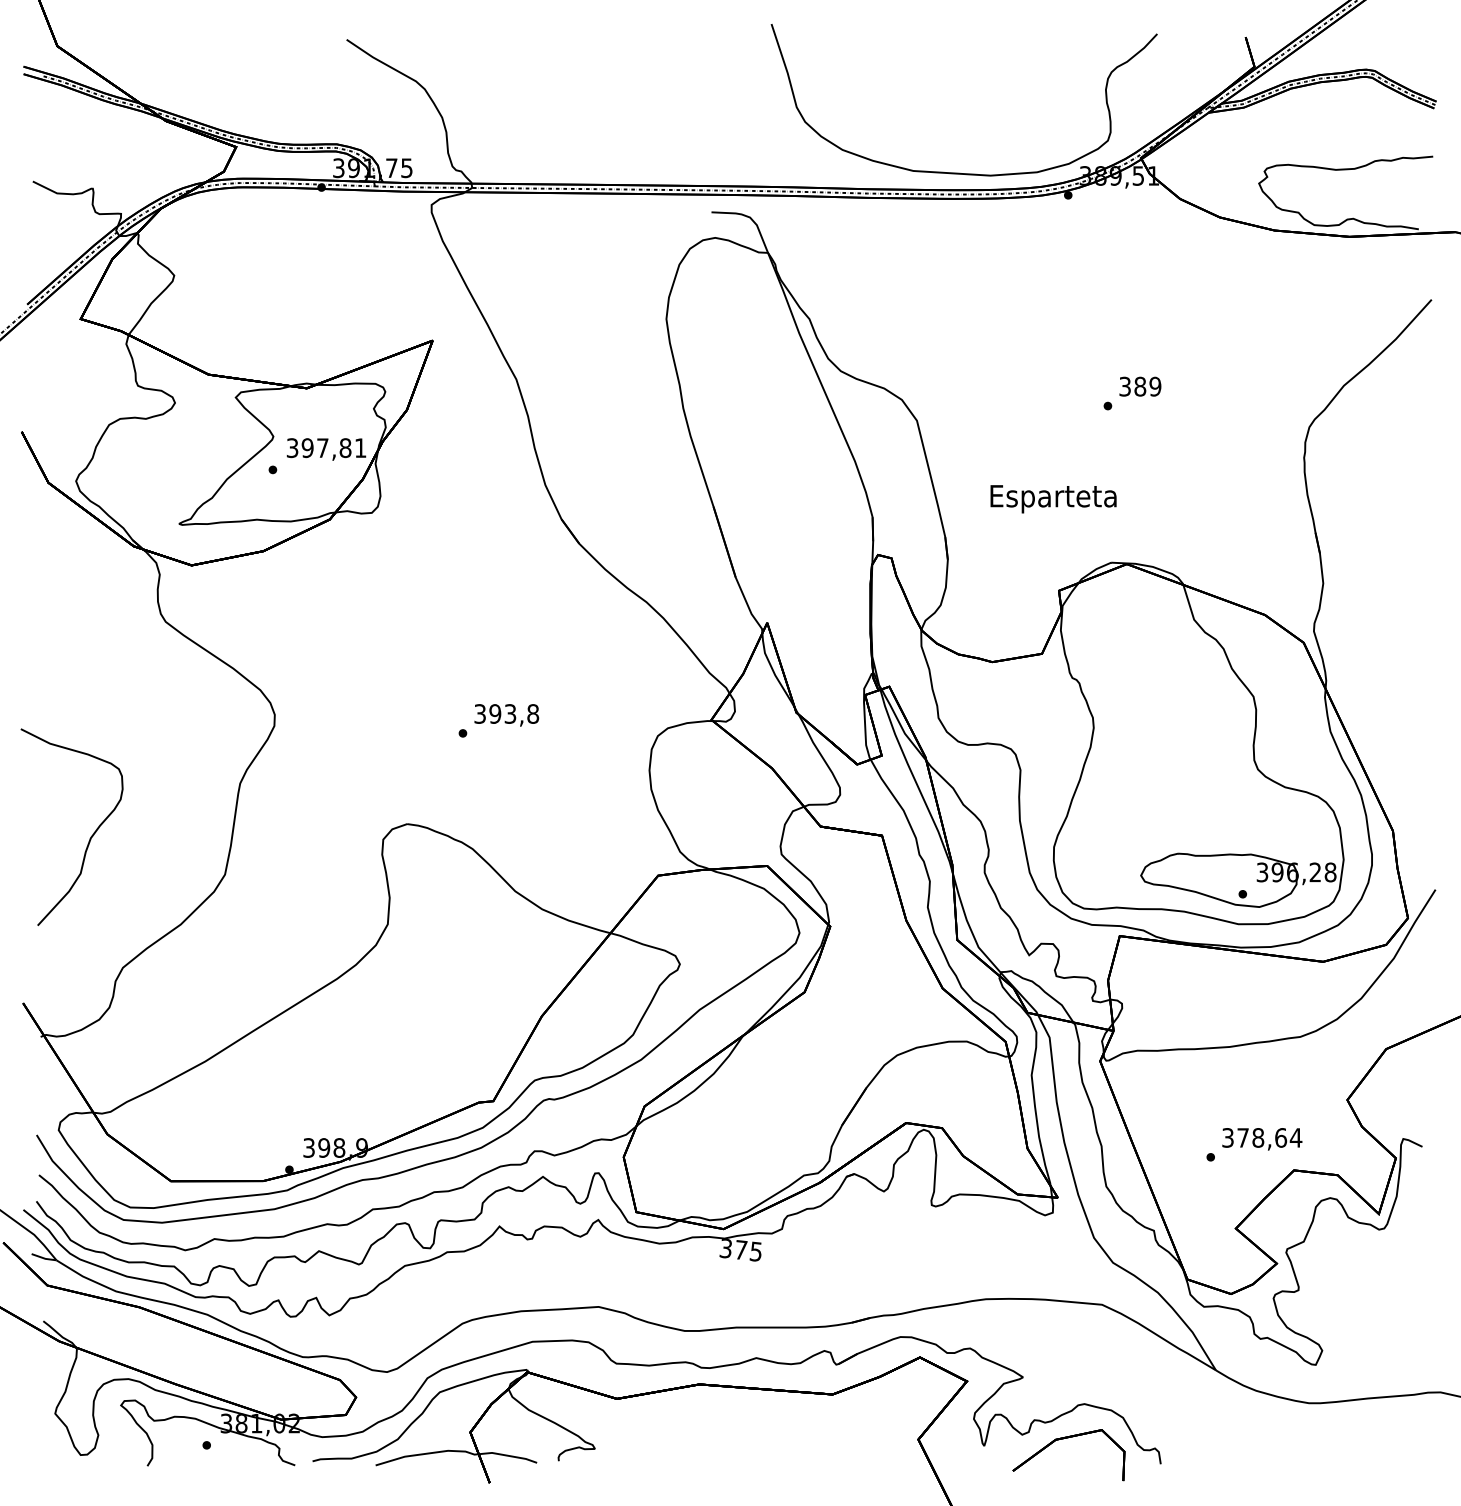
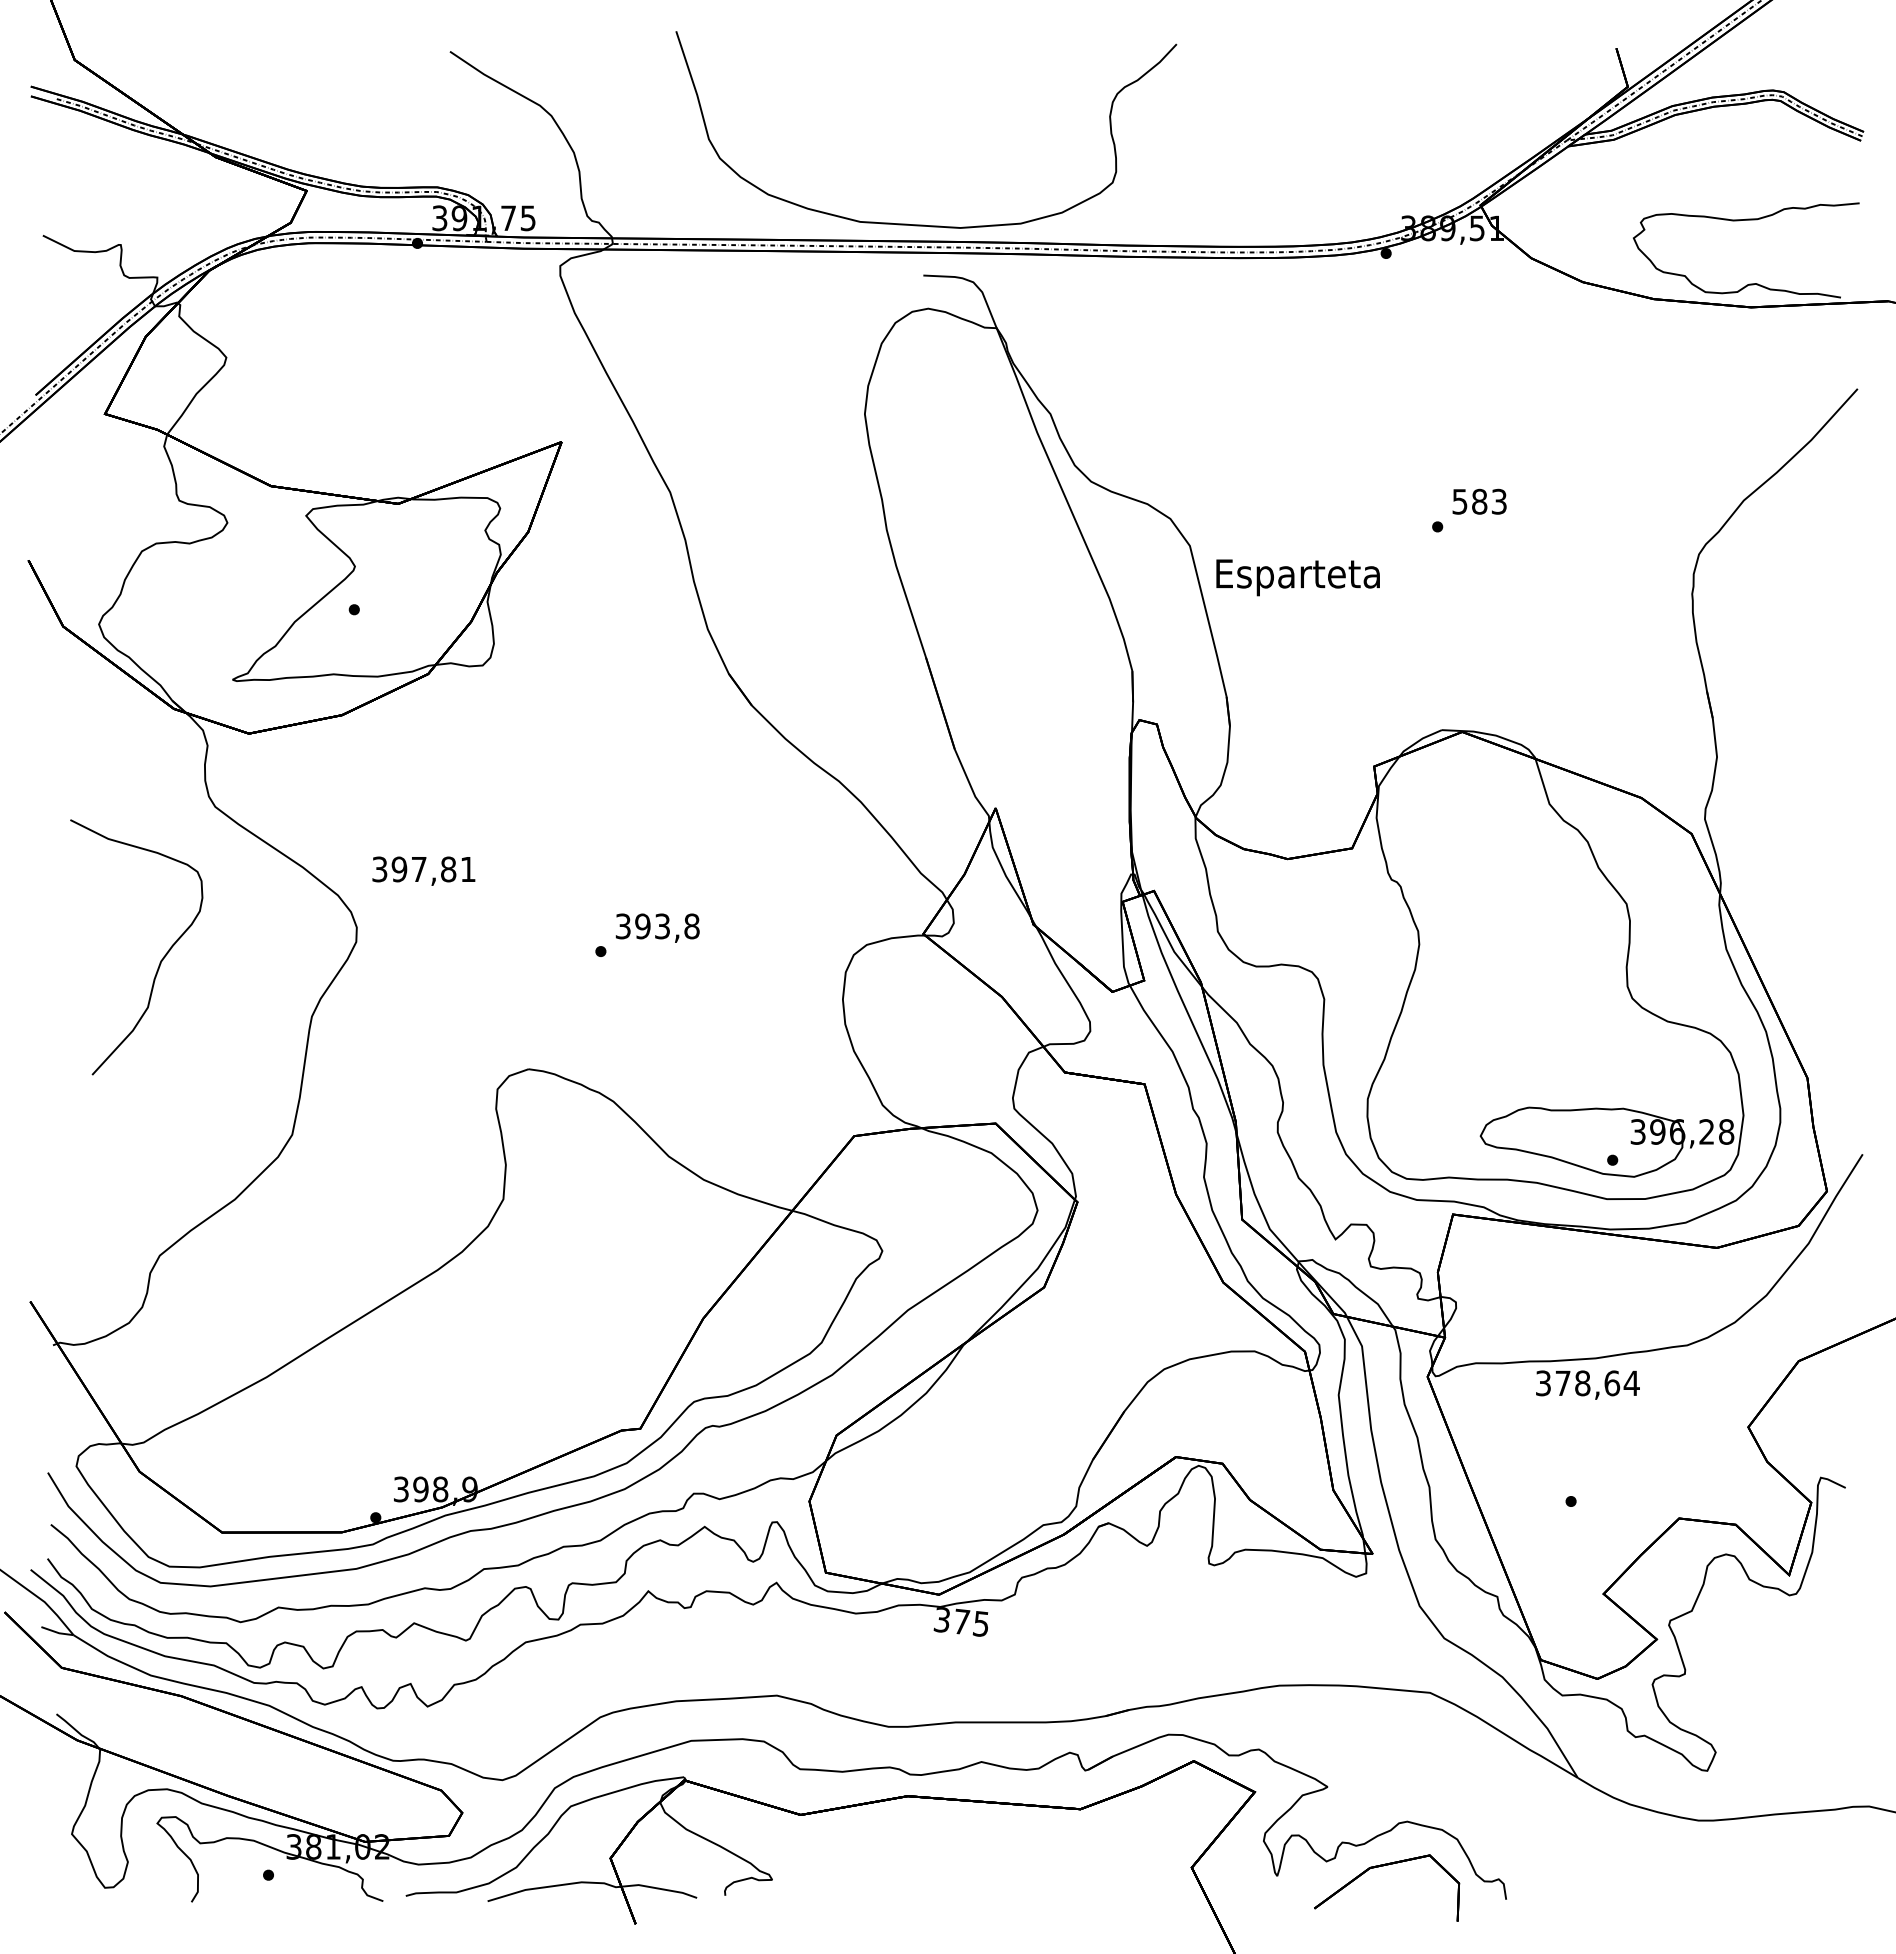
curve: (962, 172) -> (924, 224), moved
text: (1140, 386) -> (1479, 501), 389 -> 583
text: (326, 448) -> (423, 870), moved
text: (1053, 499) -> (1297, 577), moved
curve: (90, 837) -> (160, 960), moved
text: (1261, 1138) -> (1587, 1384), moved

